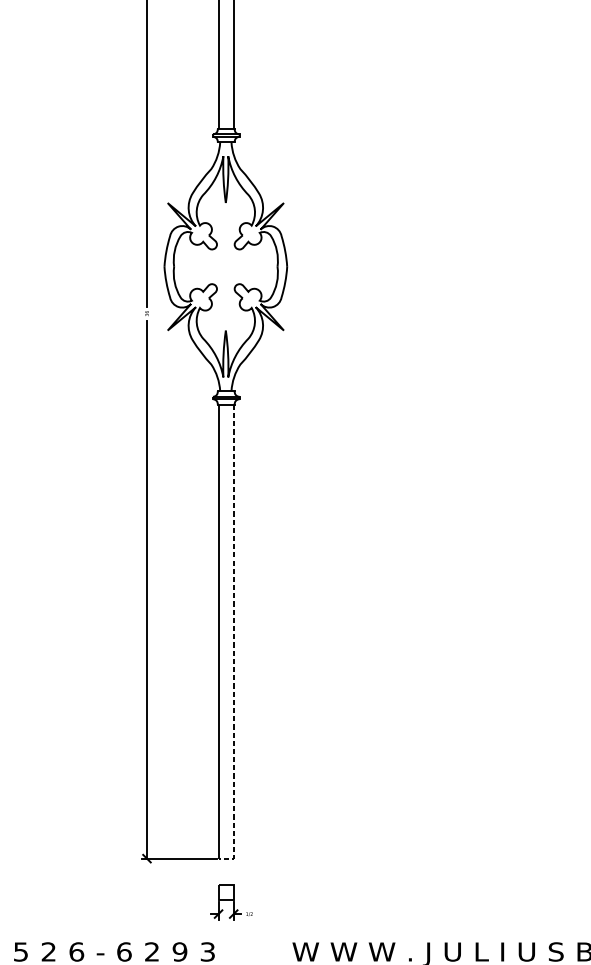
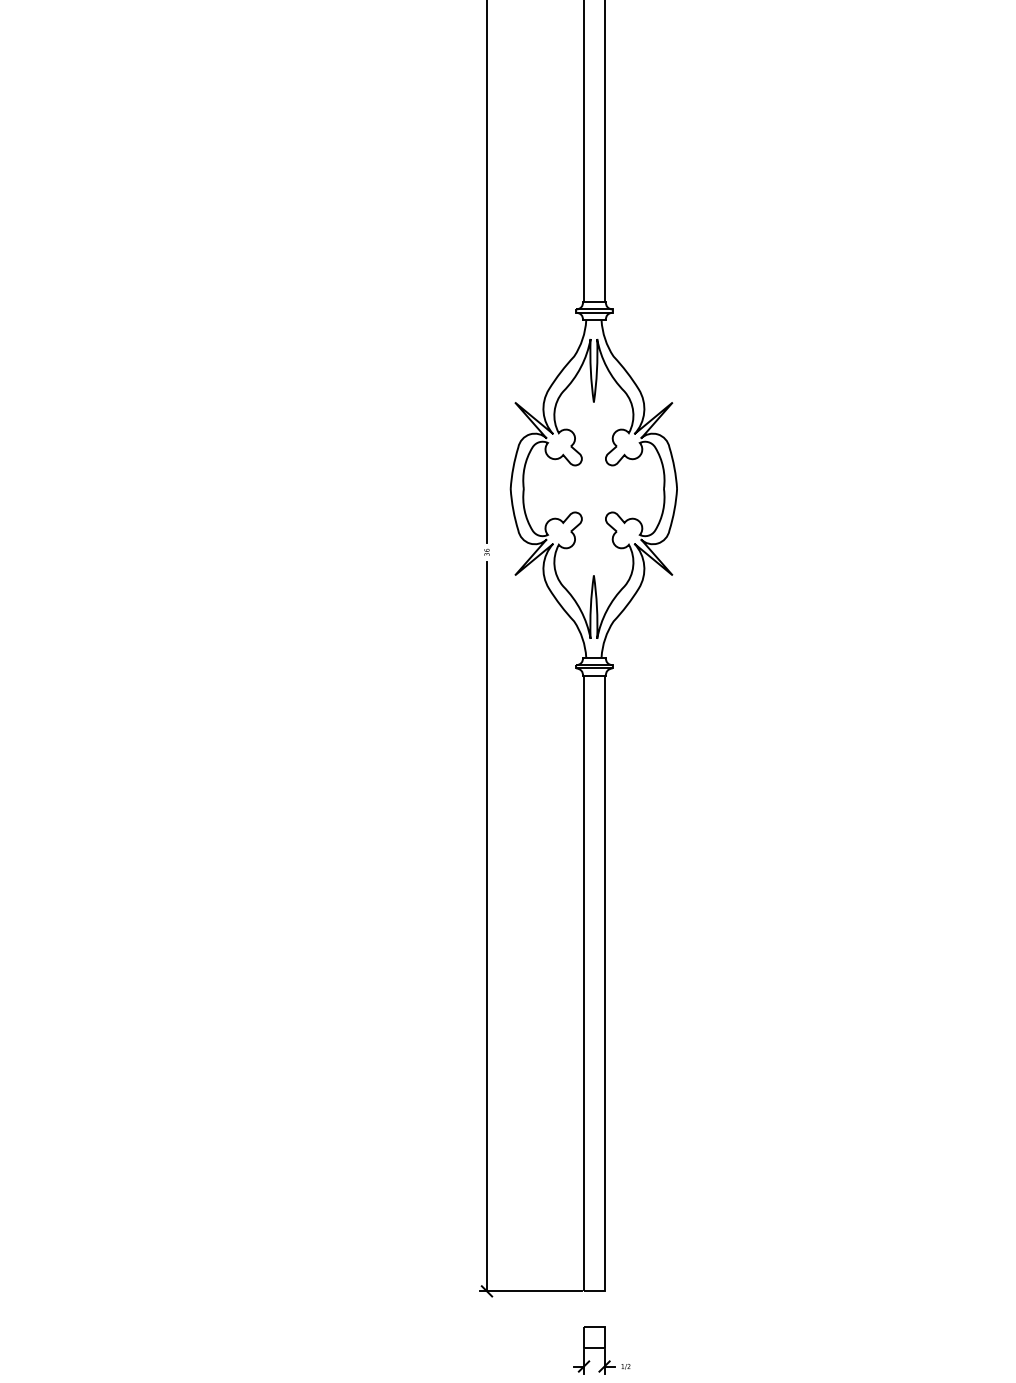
line: (233, 639) -> (604, 994), dashed -> solid

